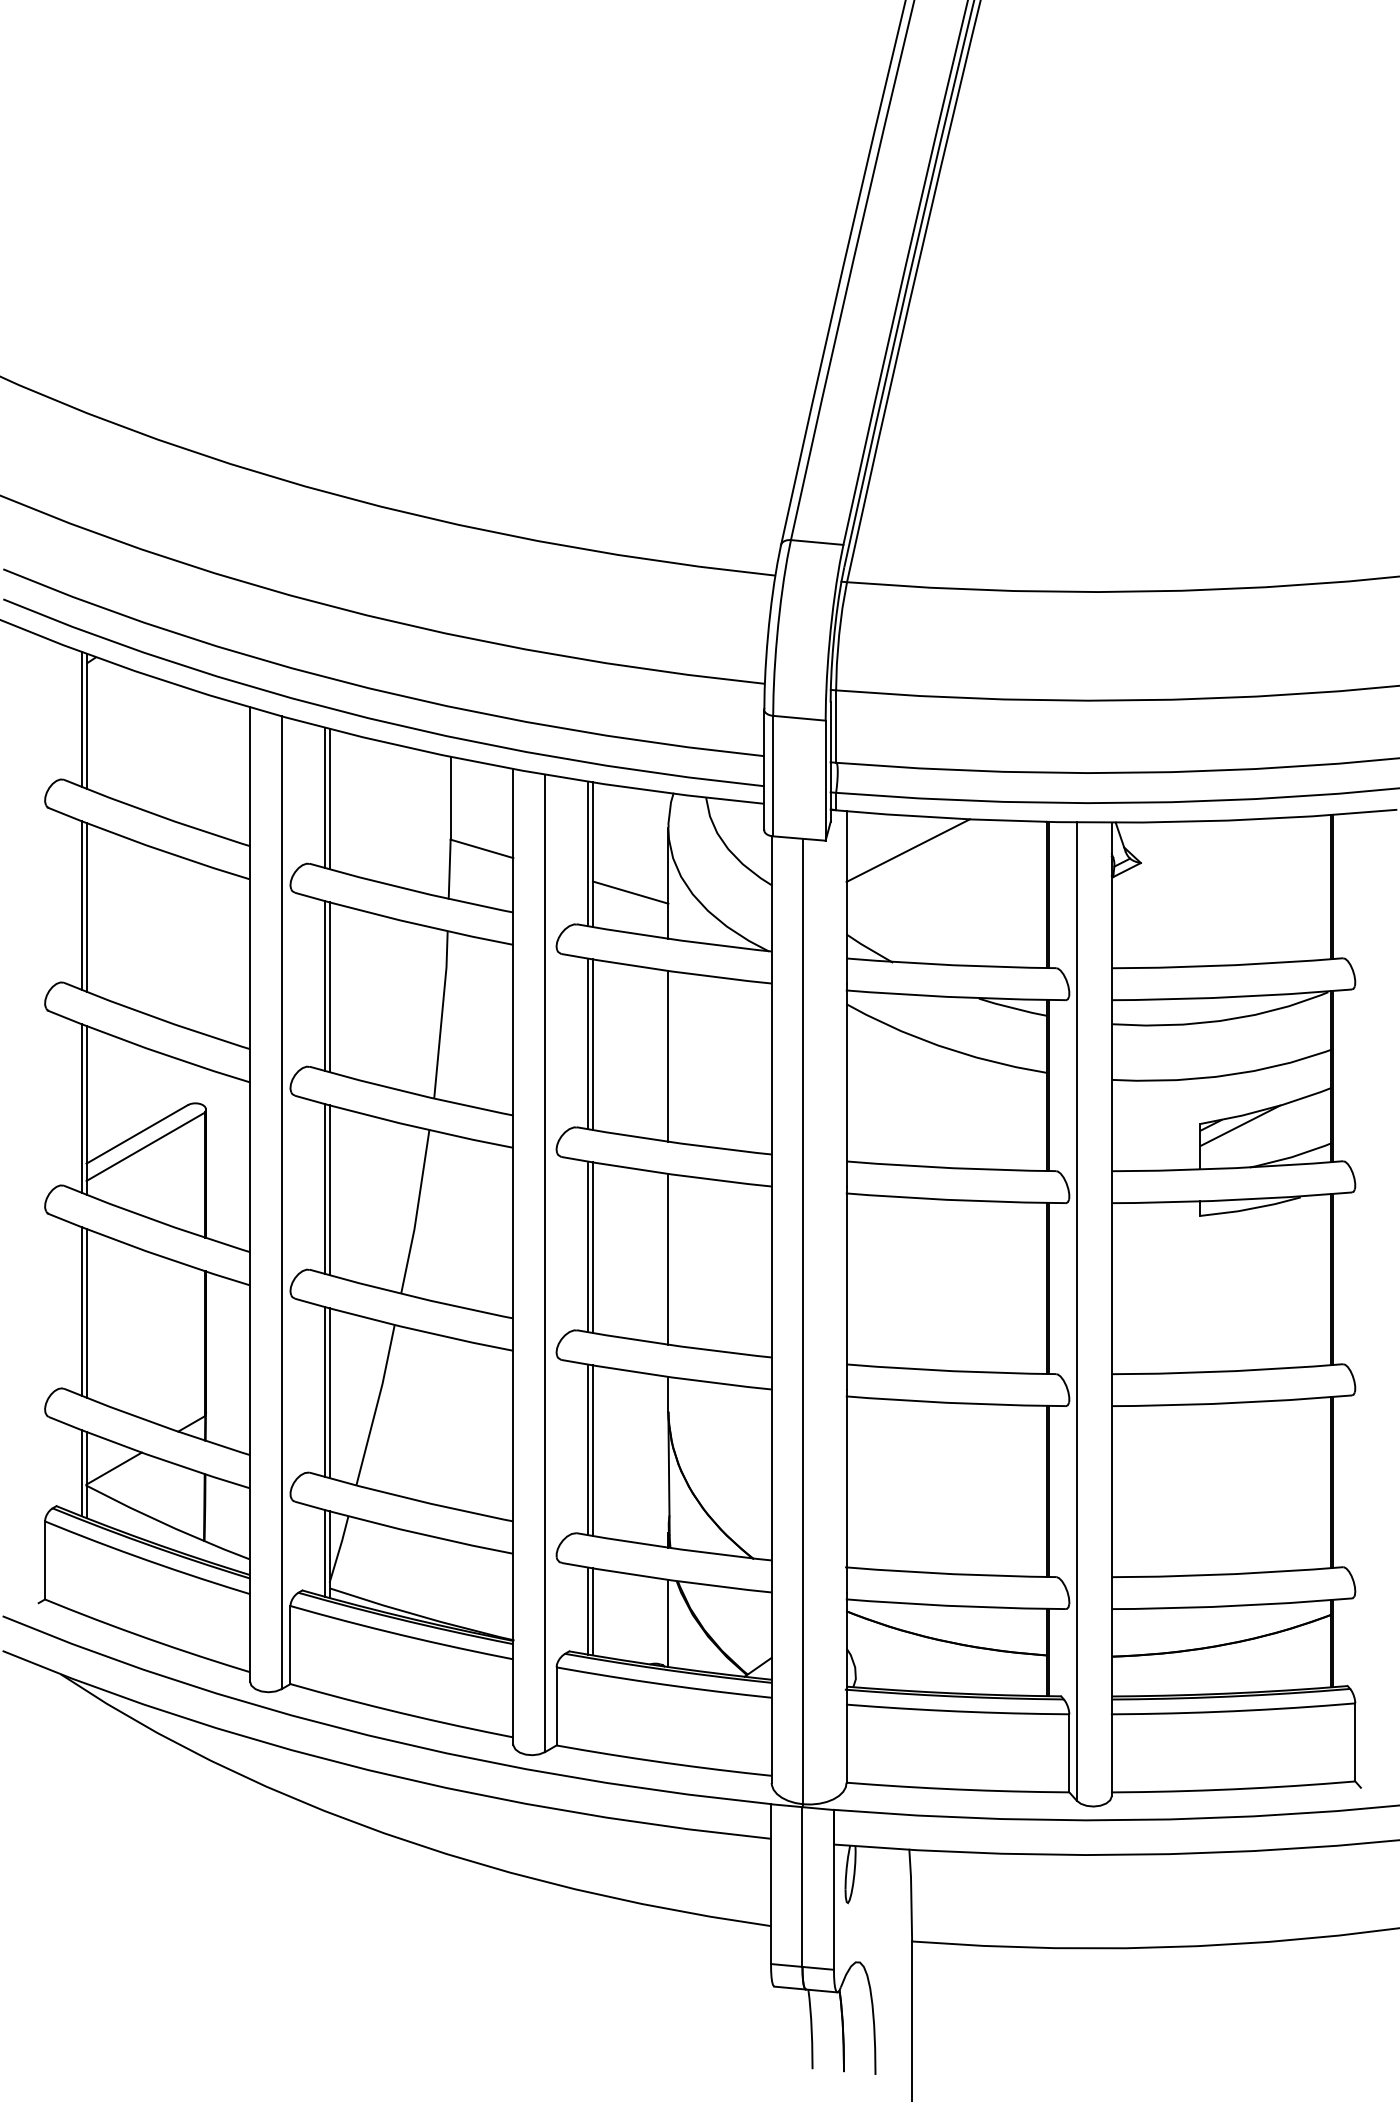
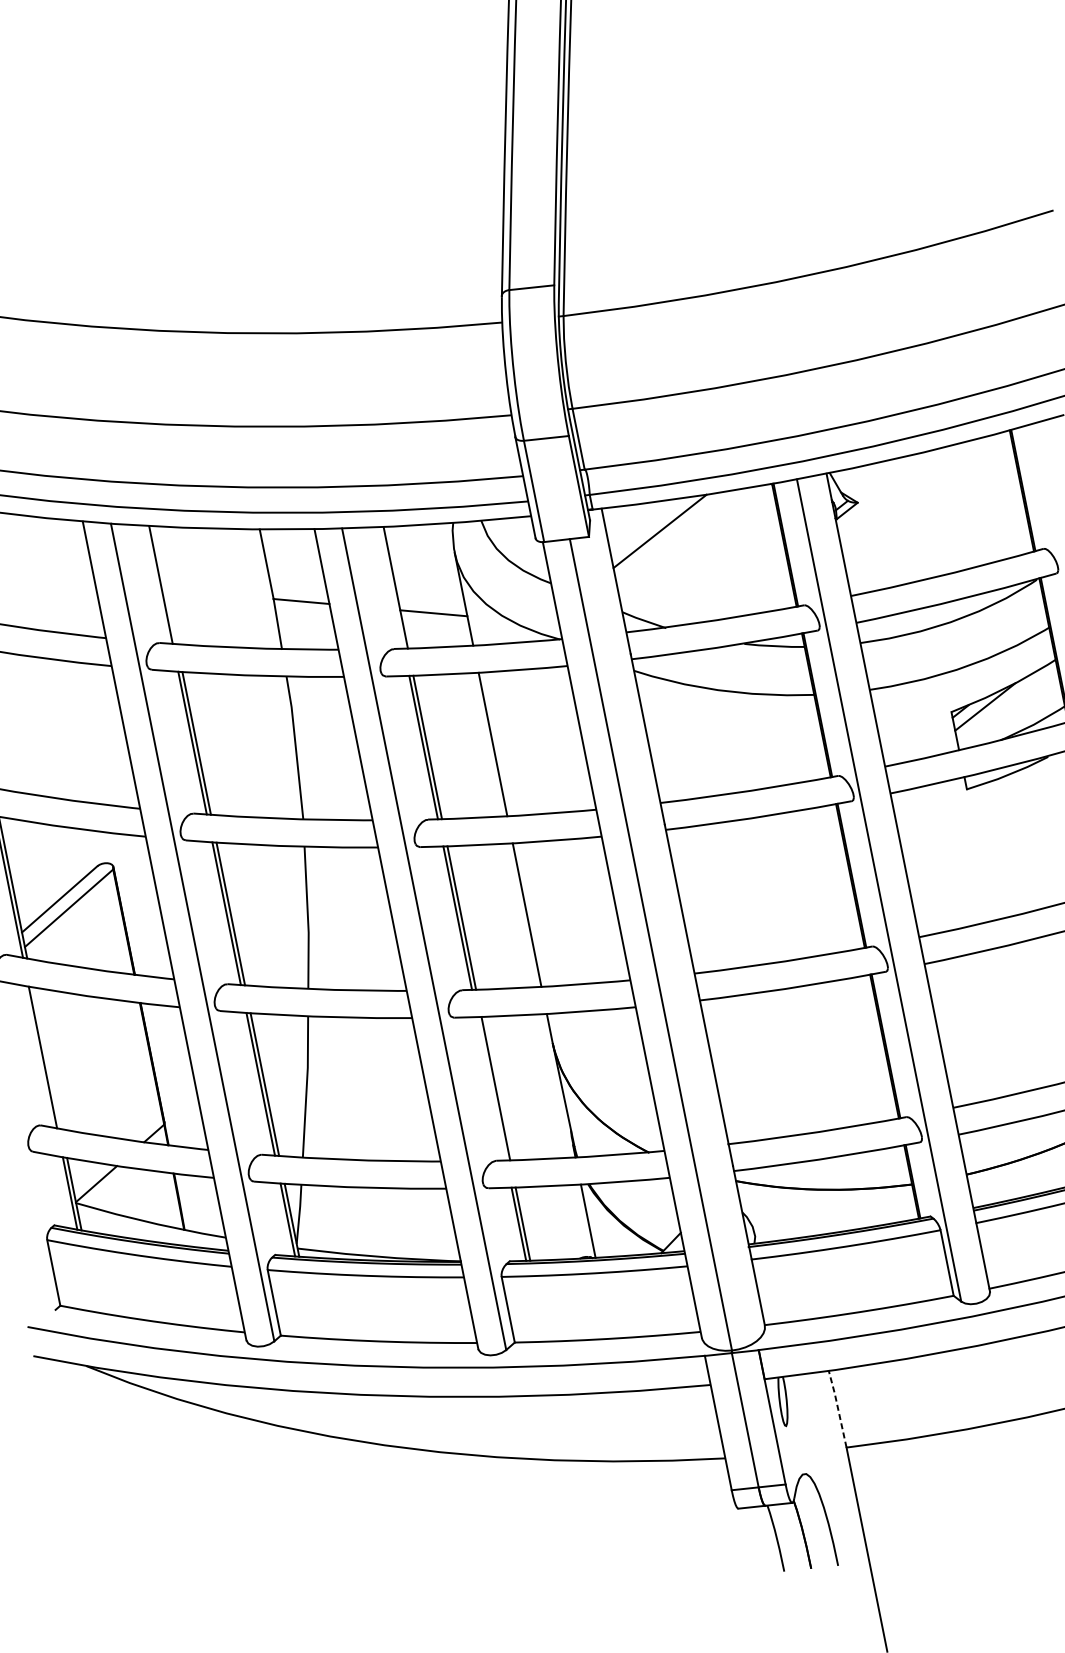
line: (329, 799) -> (165, 585), removed
line: (588, 853) -> (391, 587), removed
line: (86, 1312) -> (46, 1057), removed
line: (588, 1449) -> (491, 1088), removed
line: (911, 1893) -> (837, 1407), solid -> dashed

